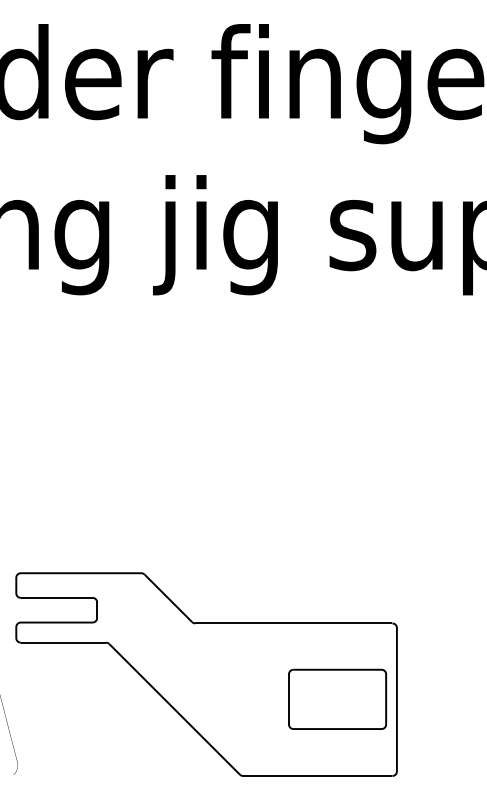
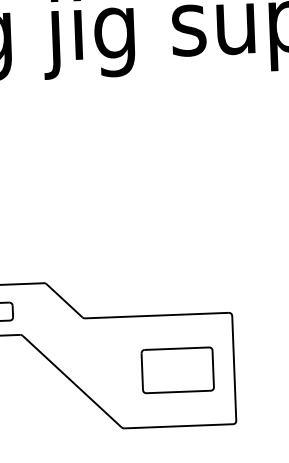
part: (337, 698) -> (177, 369), moved

